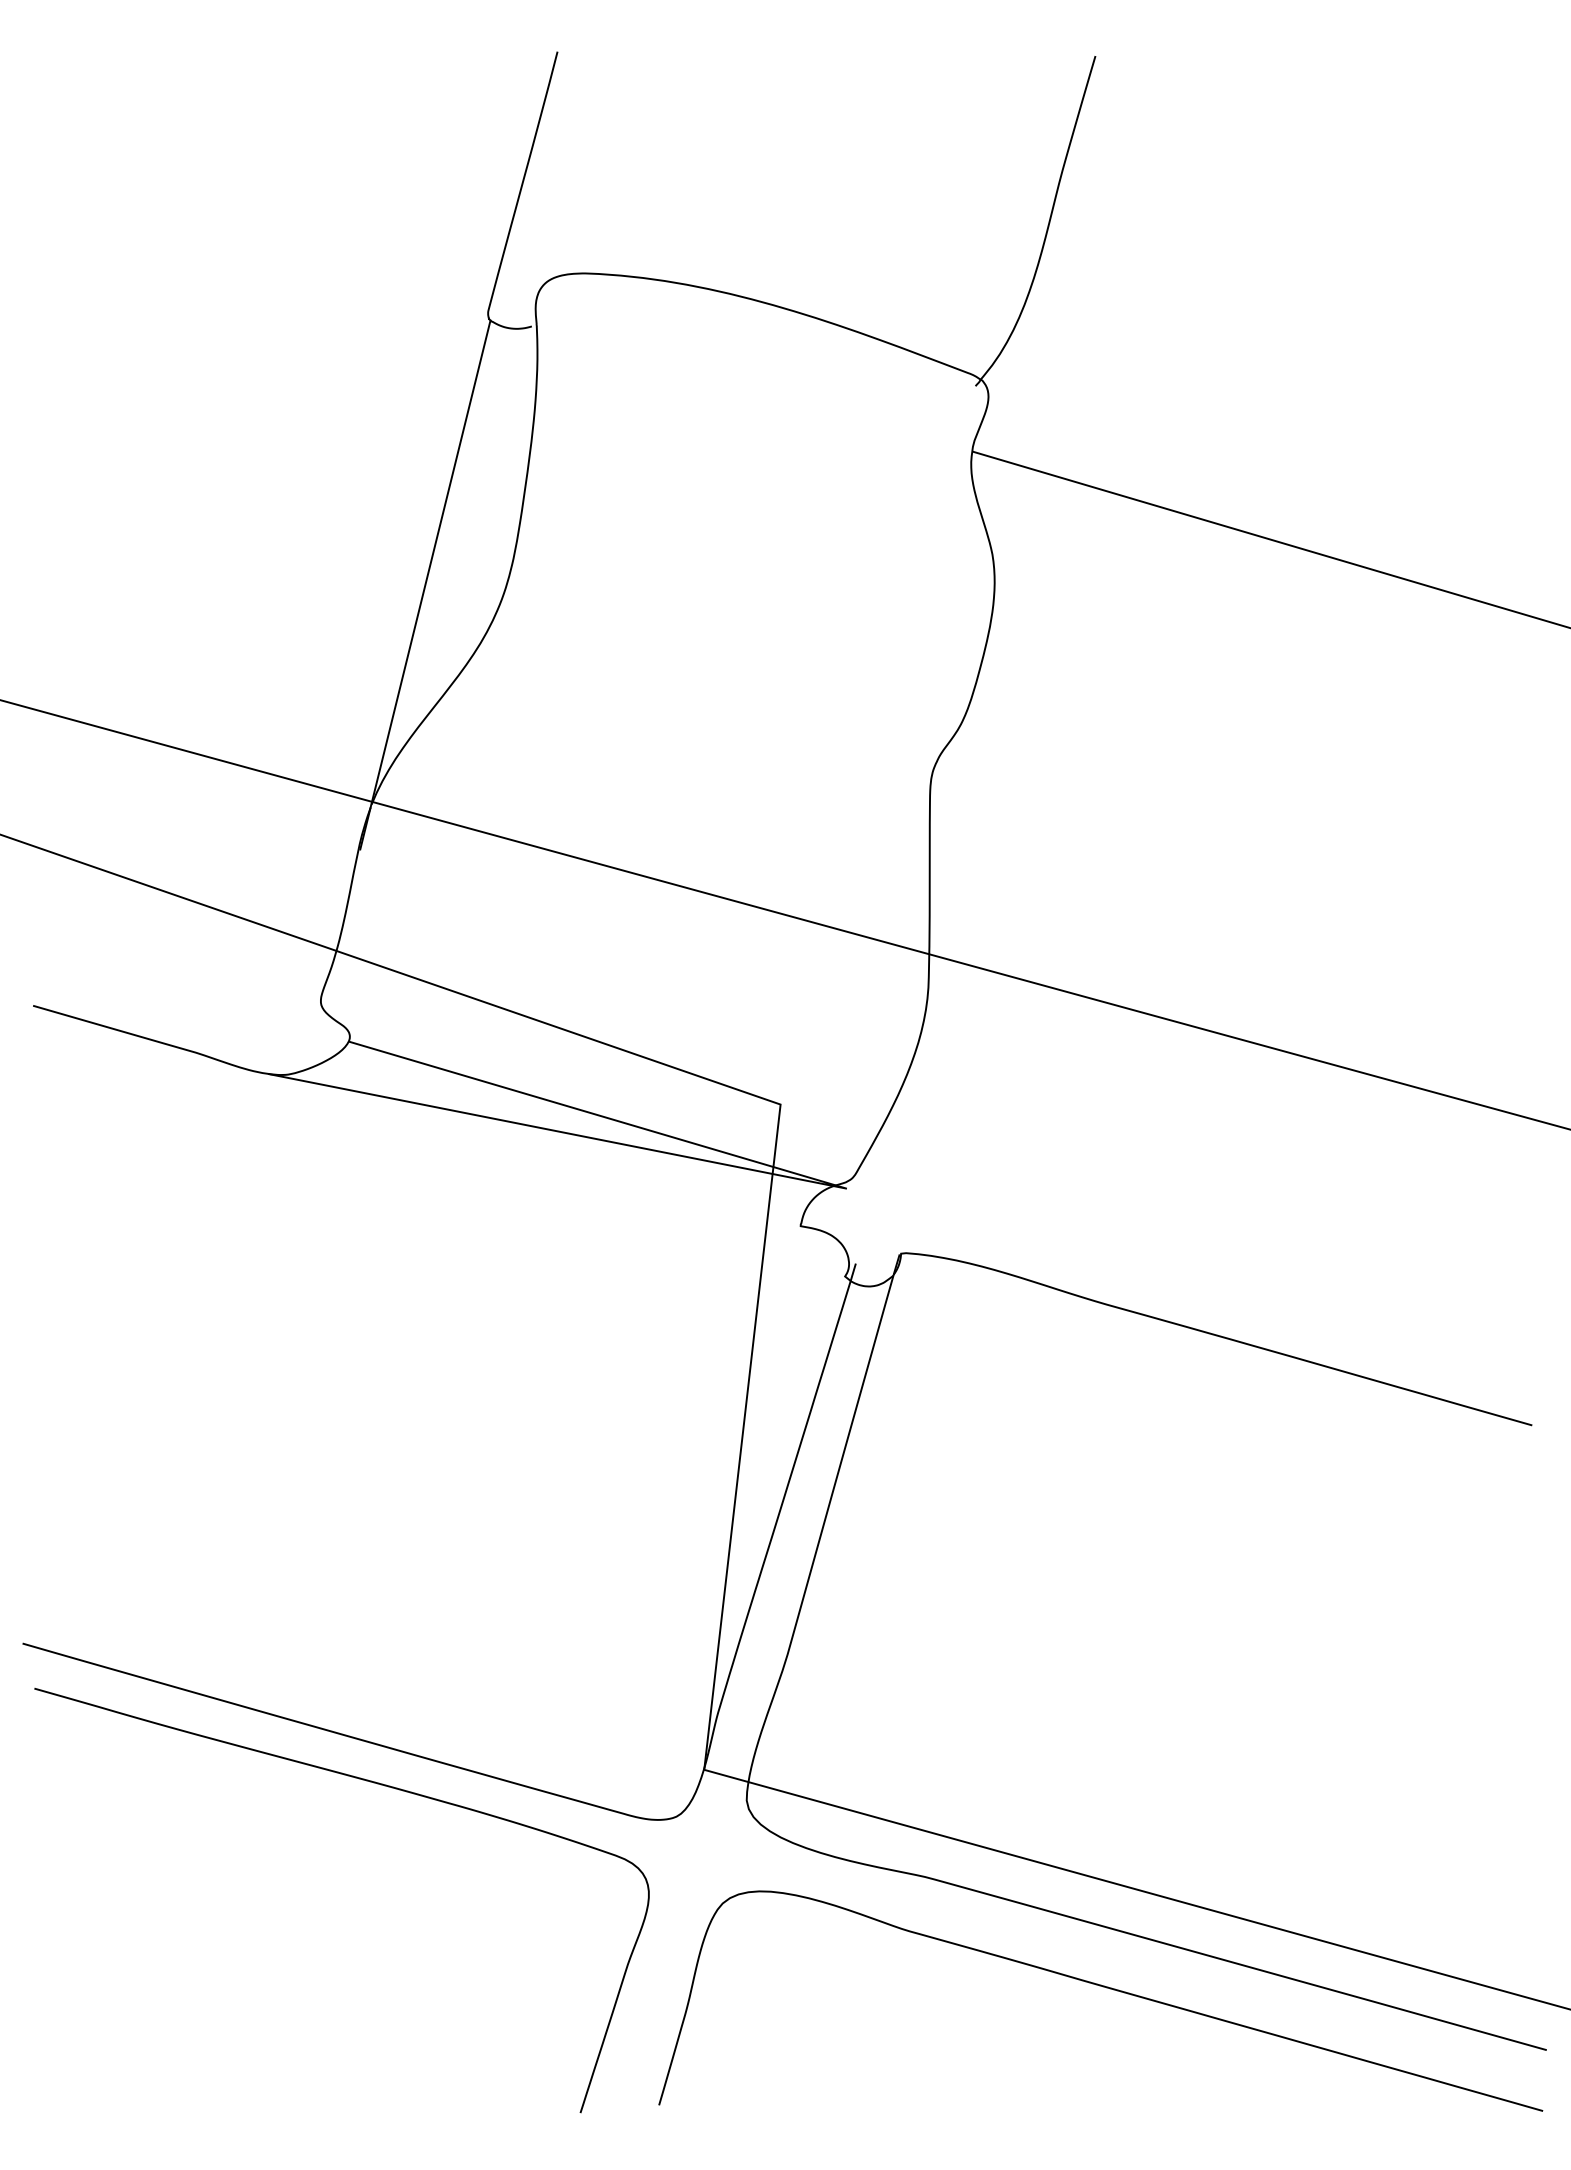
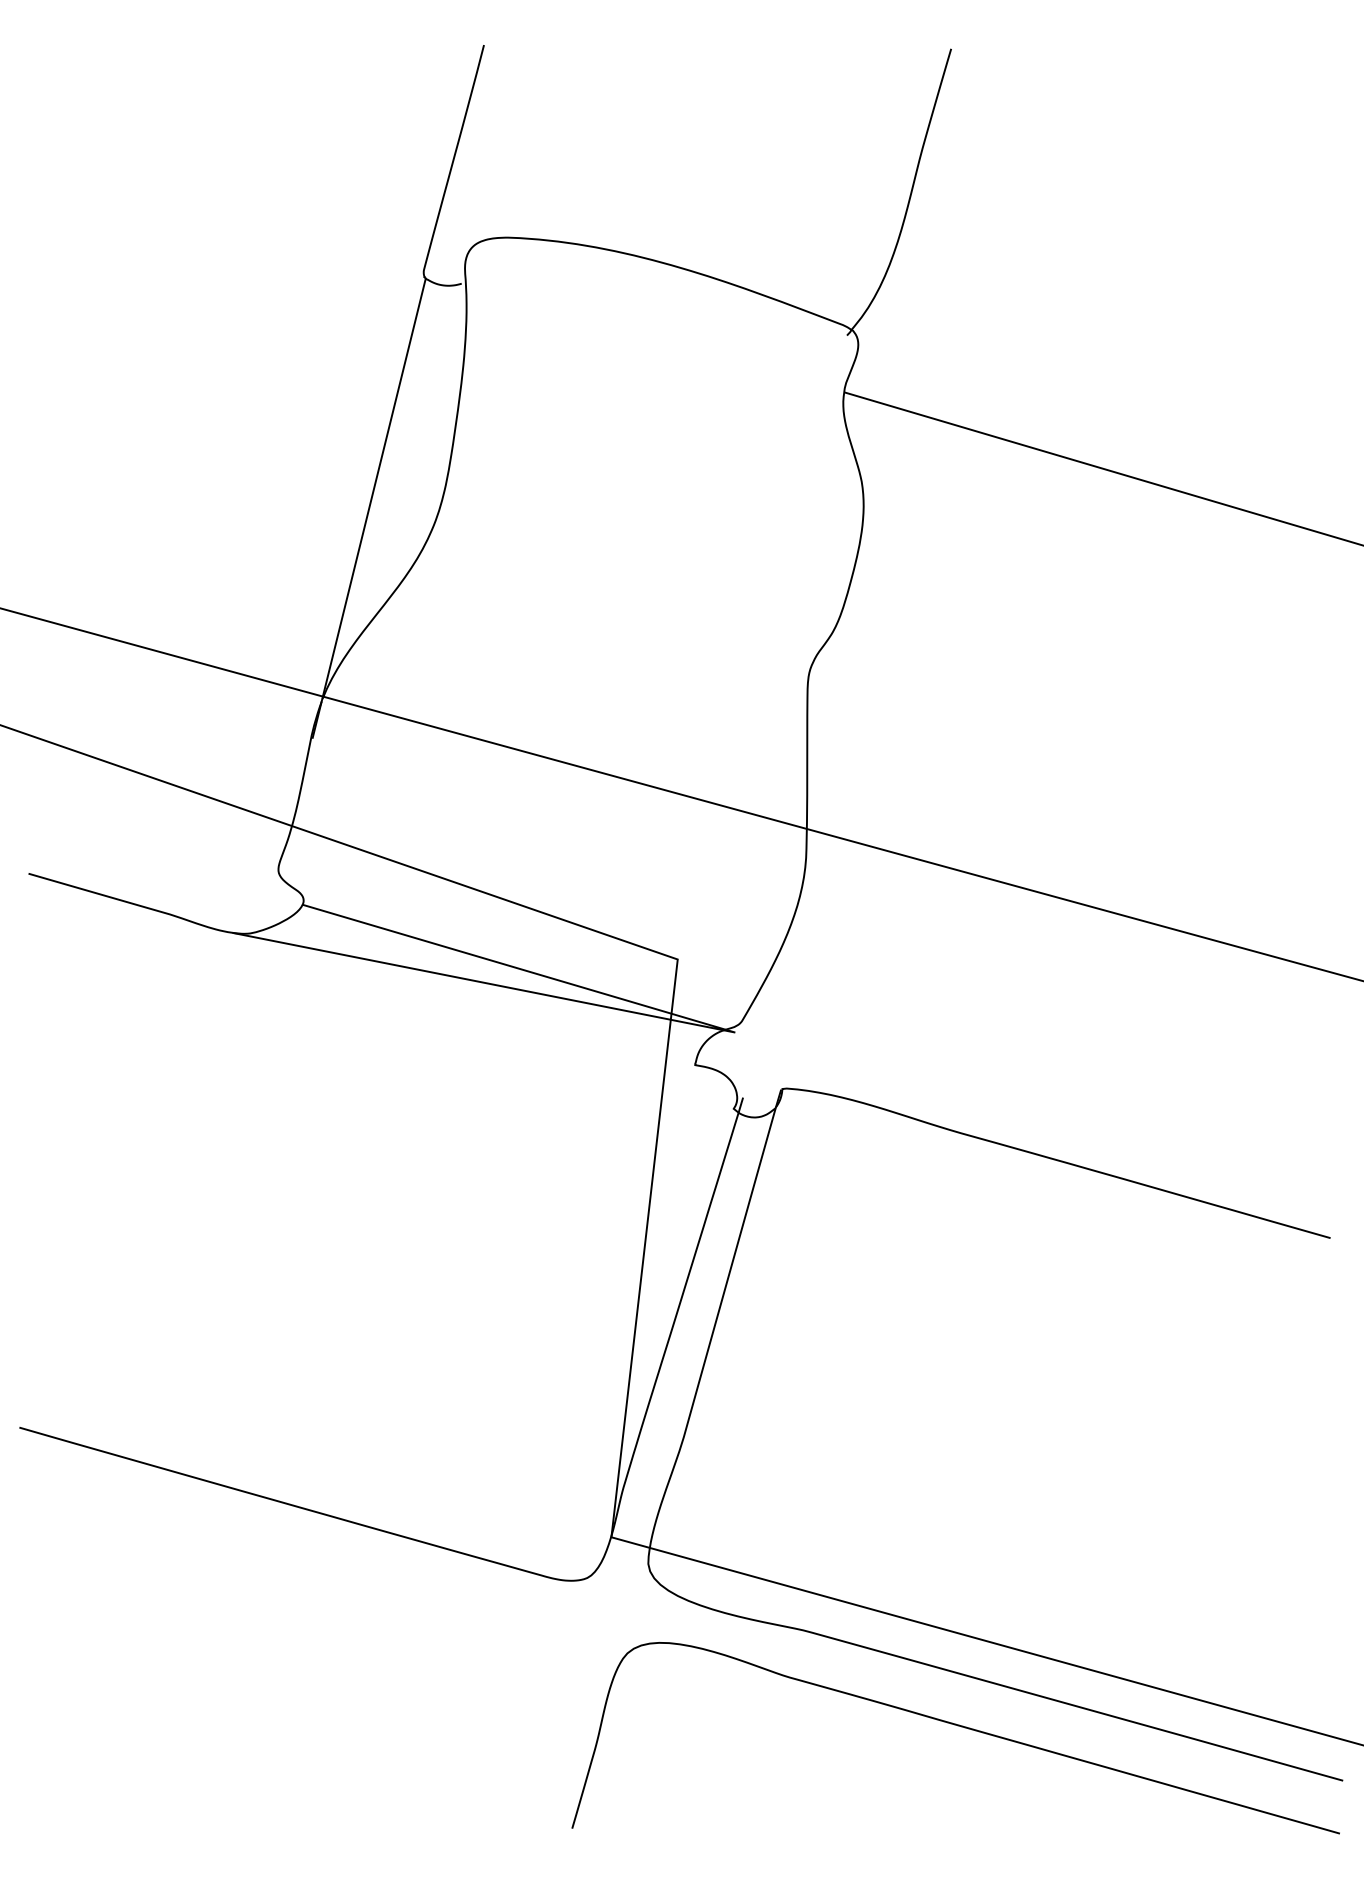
curve: (378, 1785) -> (328, 1550), removed

